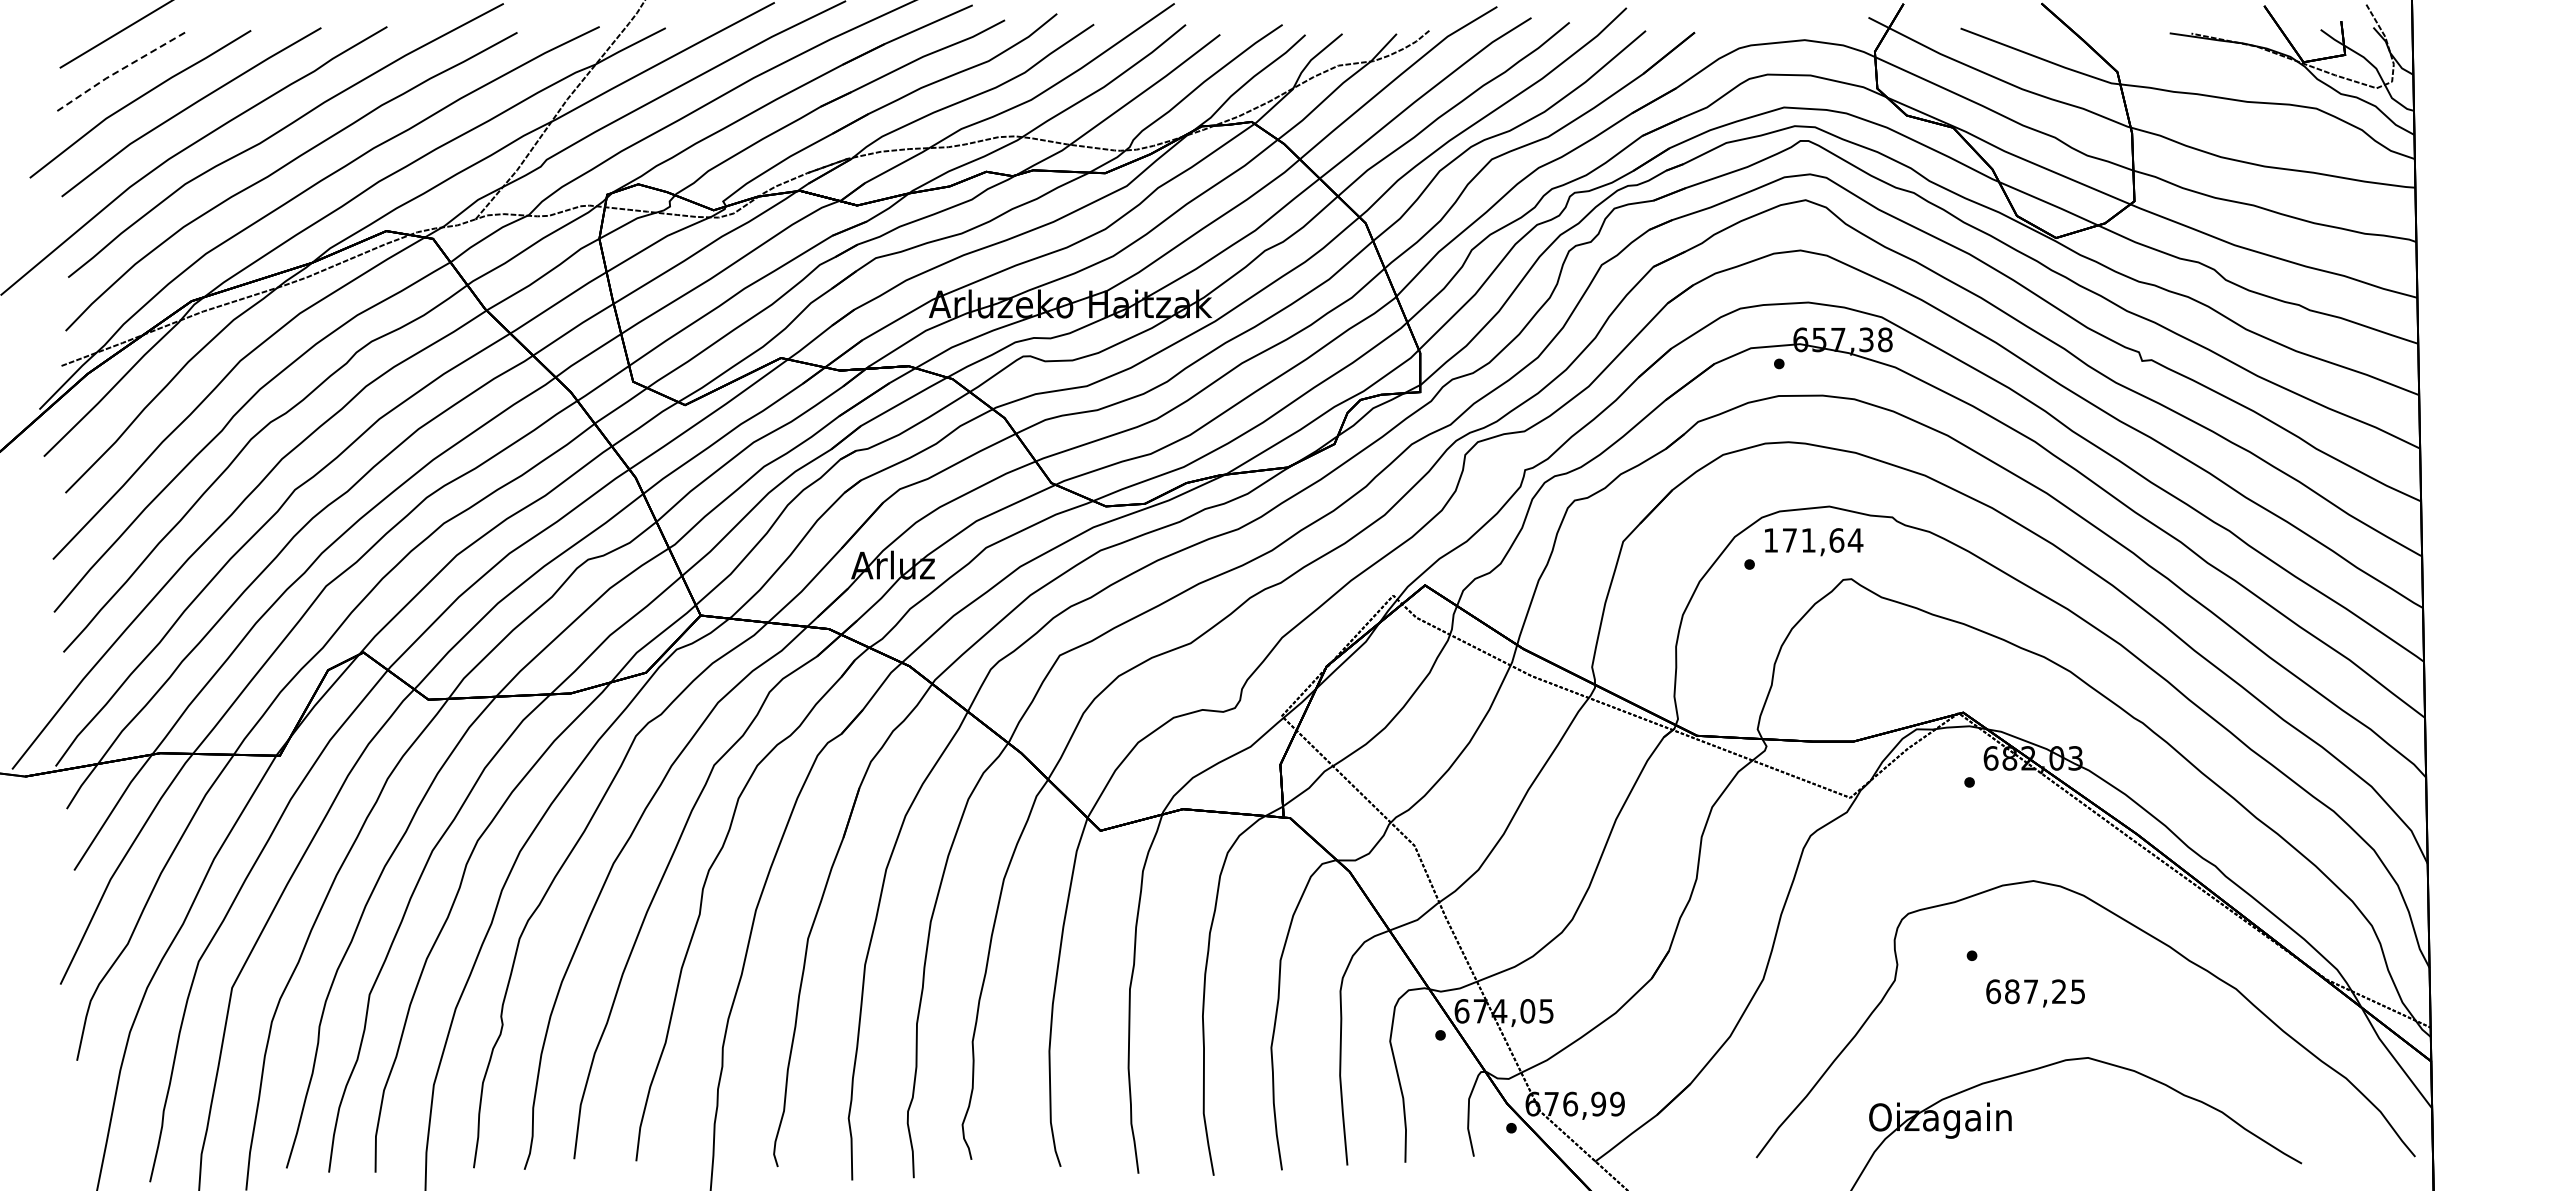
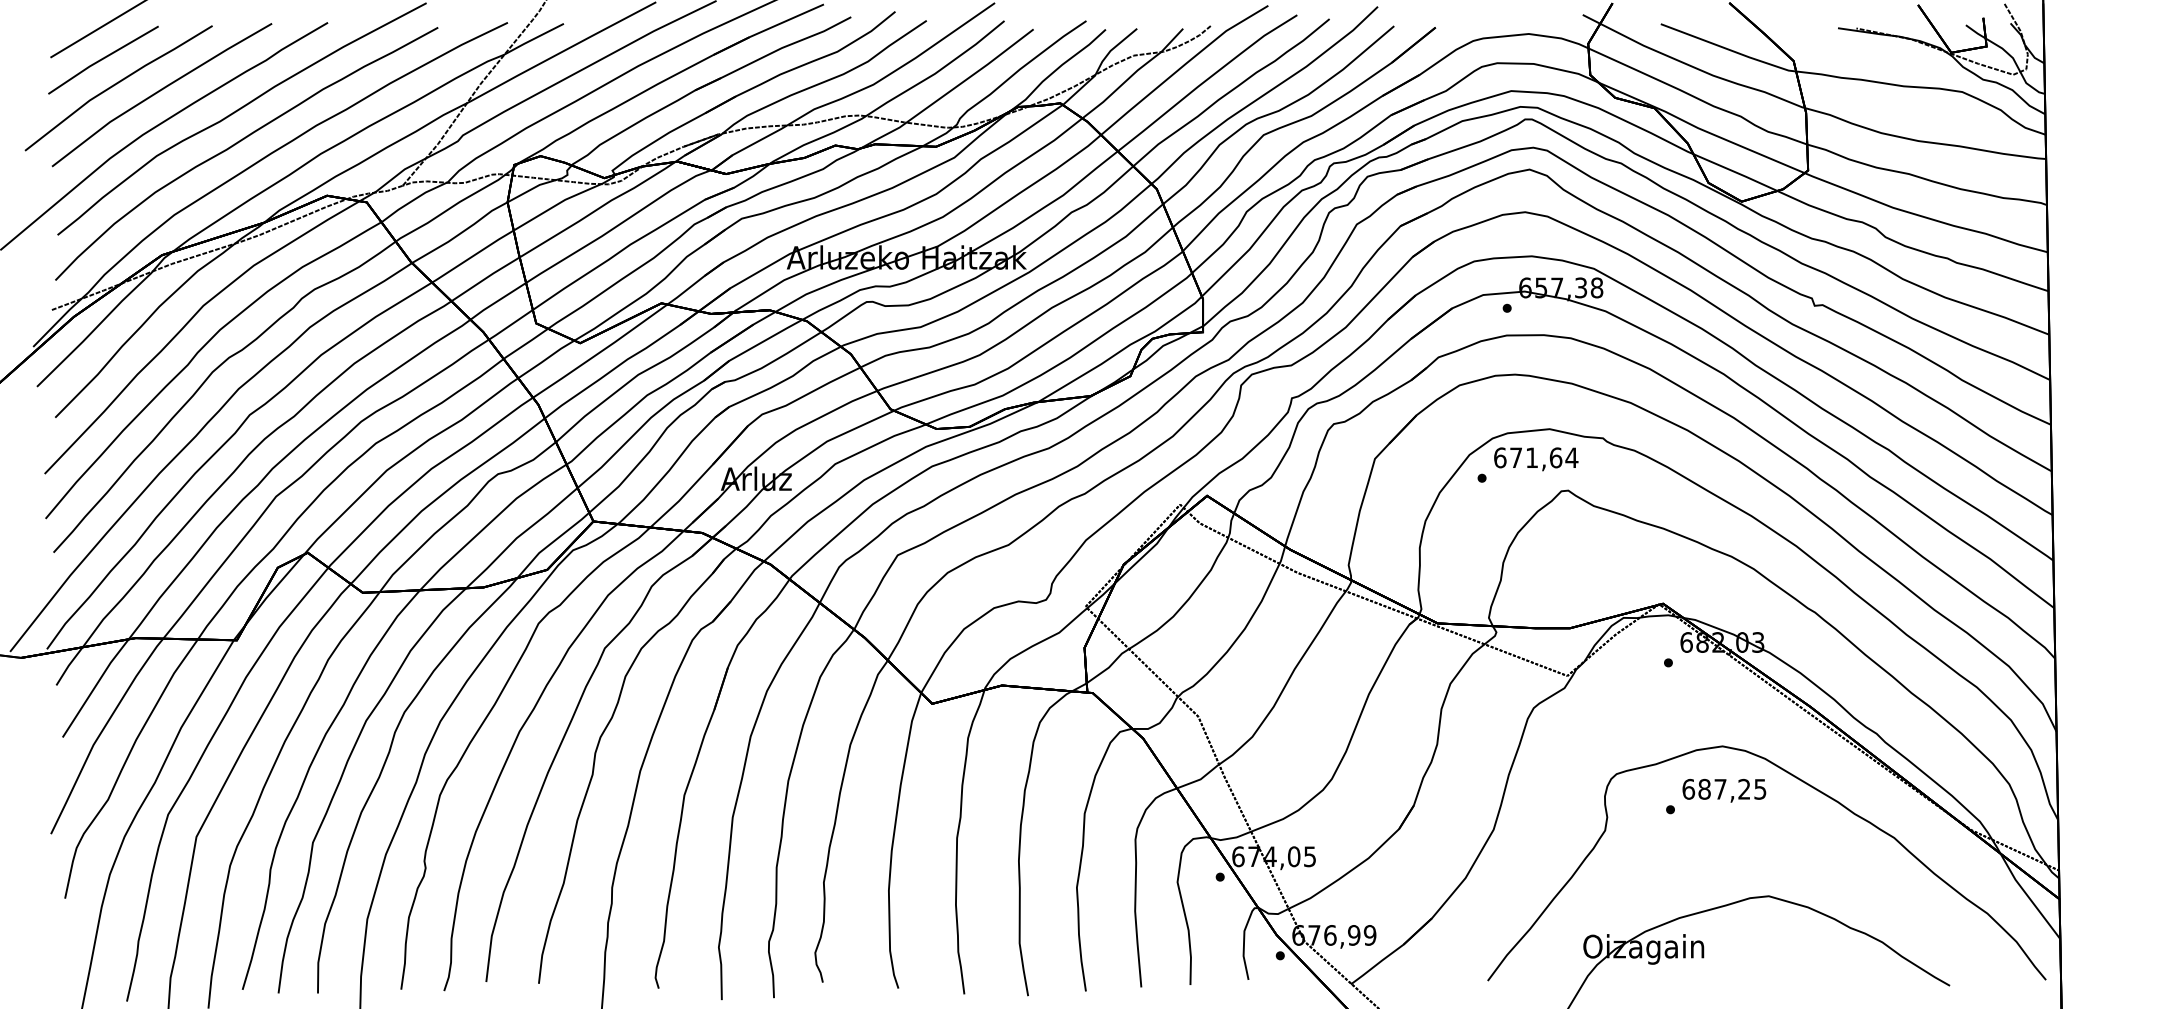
line: (121, 69) -> (102, 58), dashed -> solid
text: (1770, 540) -> (1499, 457), 171,64 -> 671,64
text: (2035, 993) -> (1724, 790), moved

